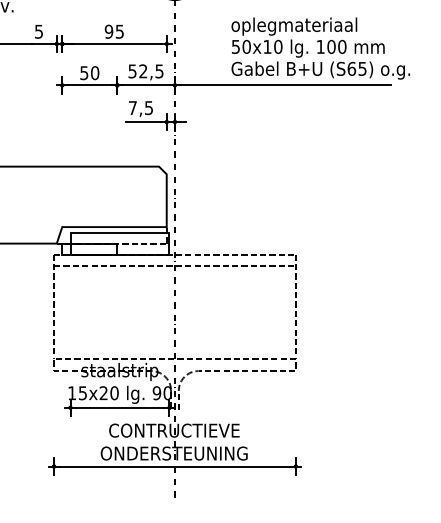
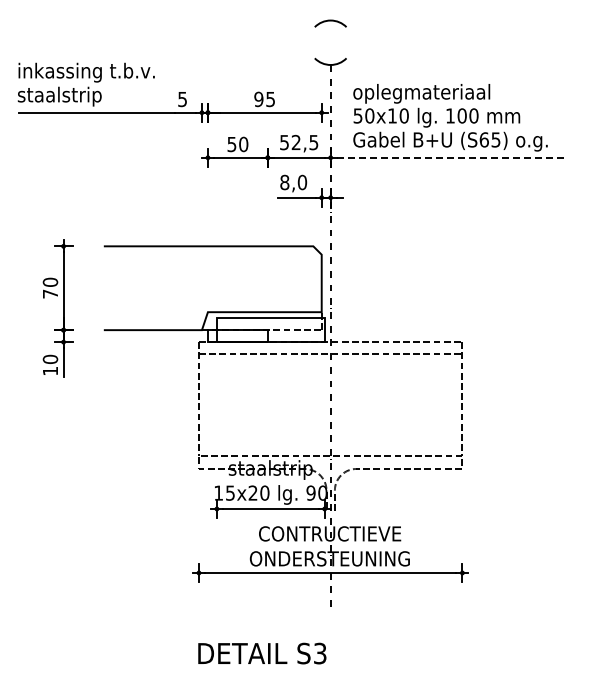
text: (320, 48) -> (450, 117), moved
line: (285, 85) -> (451, 157), solid -> dashed
text: (140, 108) -> (293, 182), 7,5 -> 8,0

